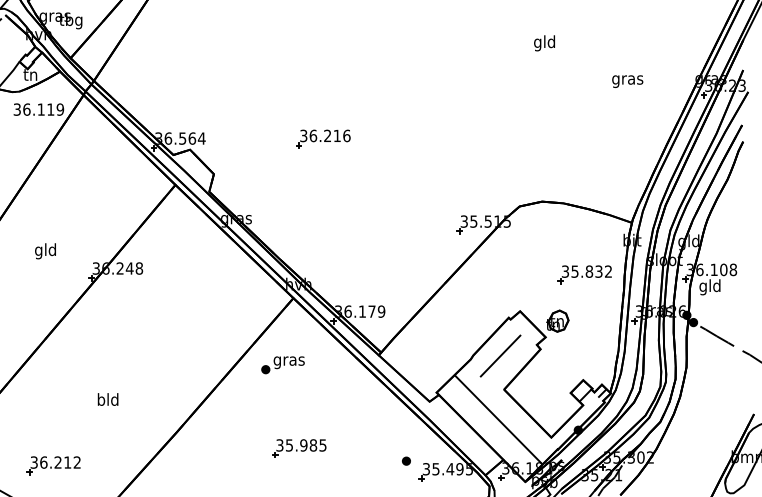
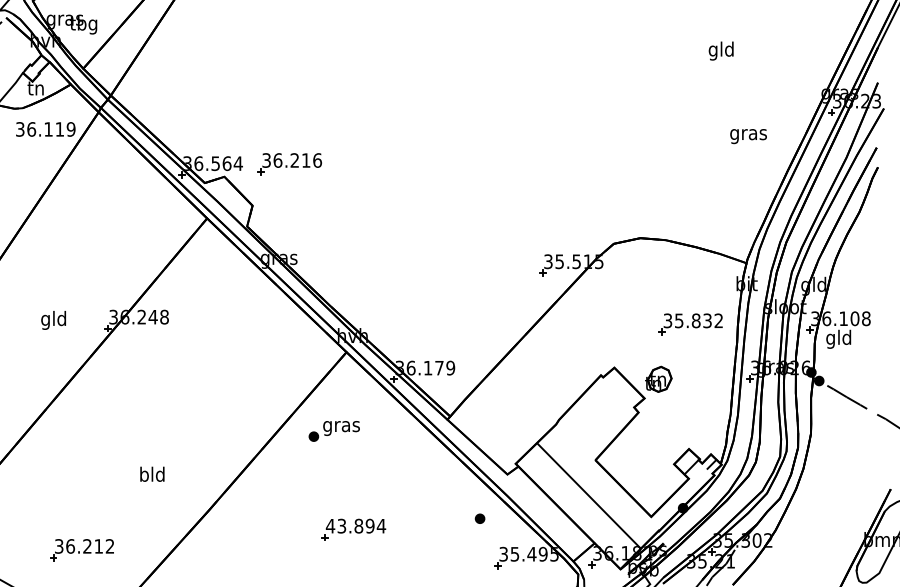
text: (544, 43) -> (721, 51), moved
text: (627, 81) -> (748, 136), moved
part: (323, 138) -> (289, 163), moved
text: (45, 251) -> (53, 320), moved
line: (500, 355) -> (591, 419), removed
text: (107, 399) -> (151, 474), moved
text: (301, 445) -> (356, 526), 35.985 -> 43.894
part: (406, 460) -> (480, 517), moved
part: (53, 465) -> (81, 549), moved

